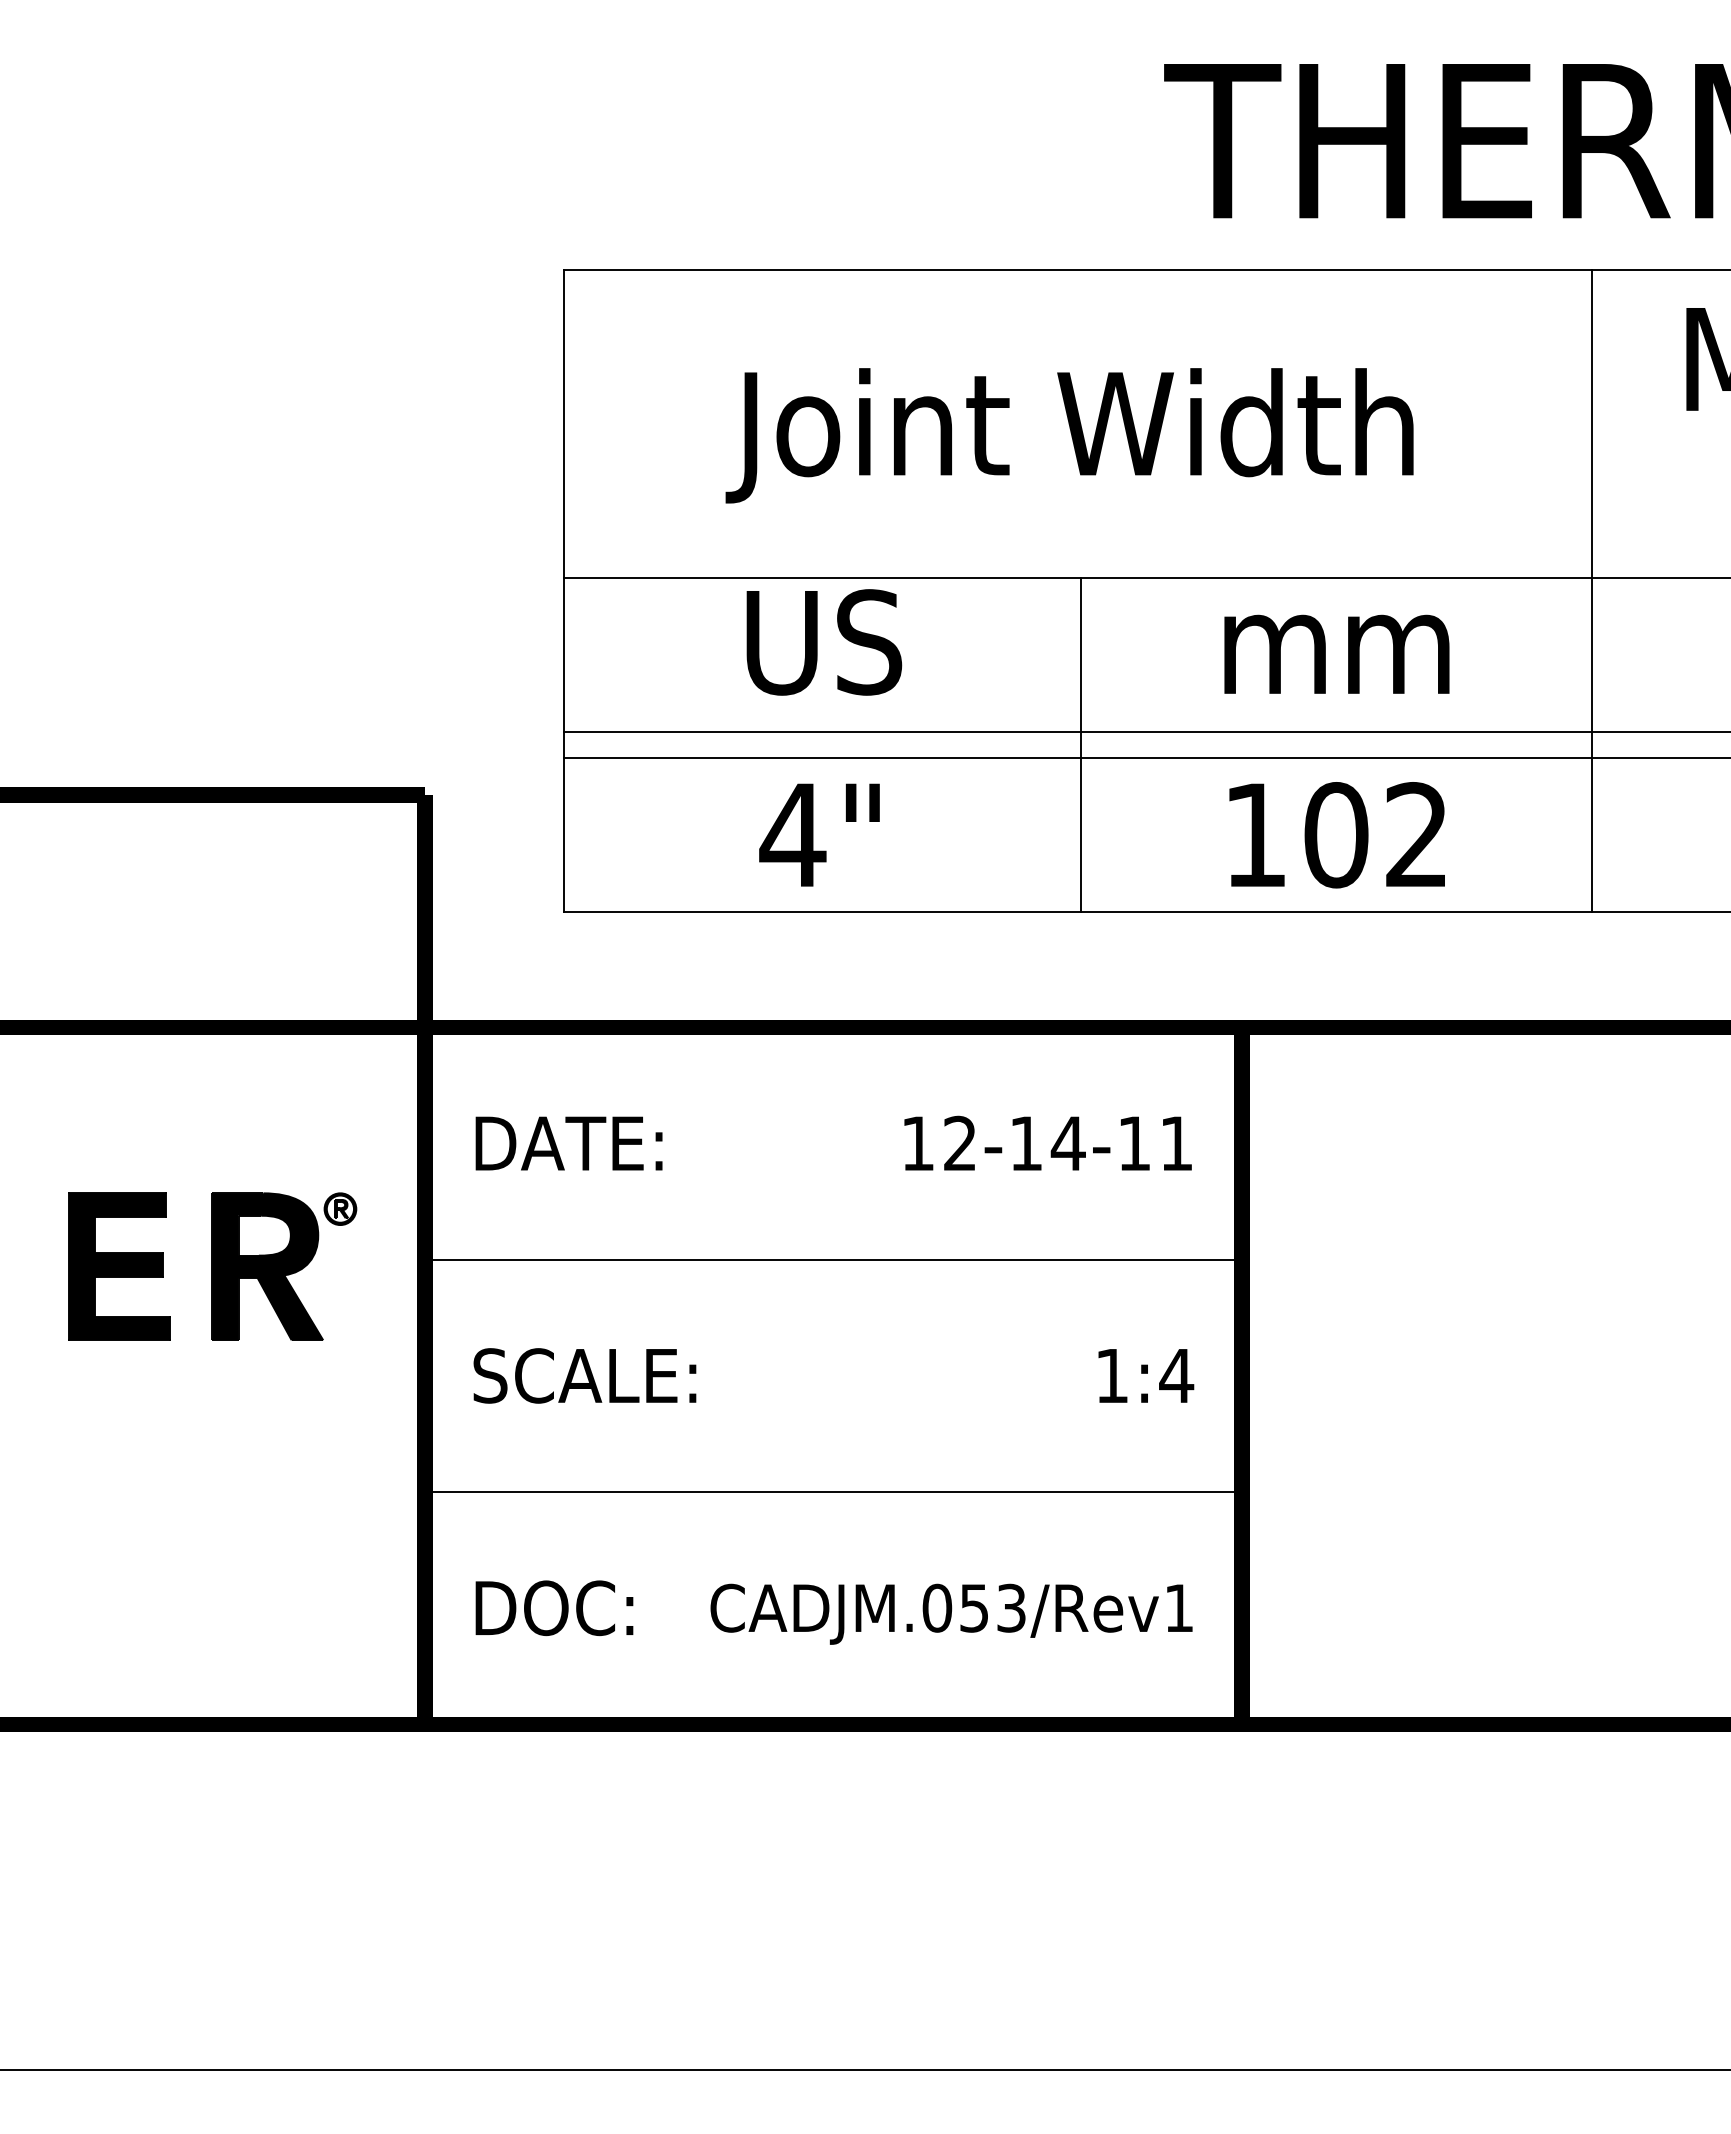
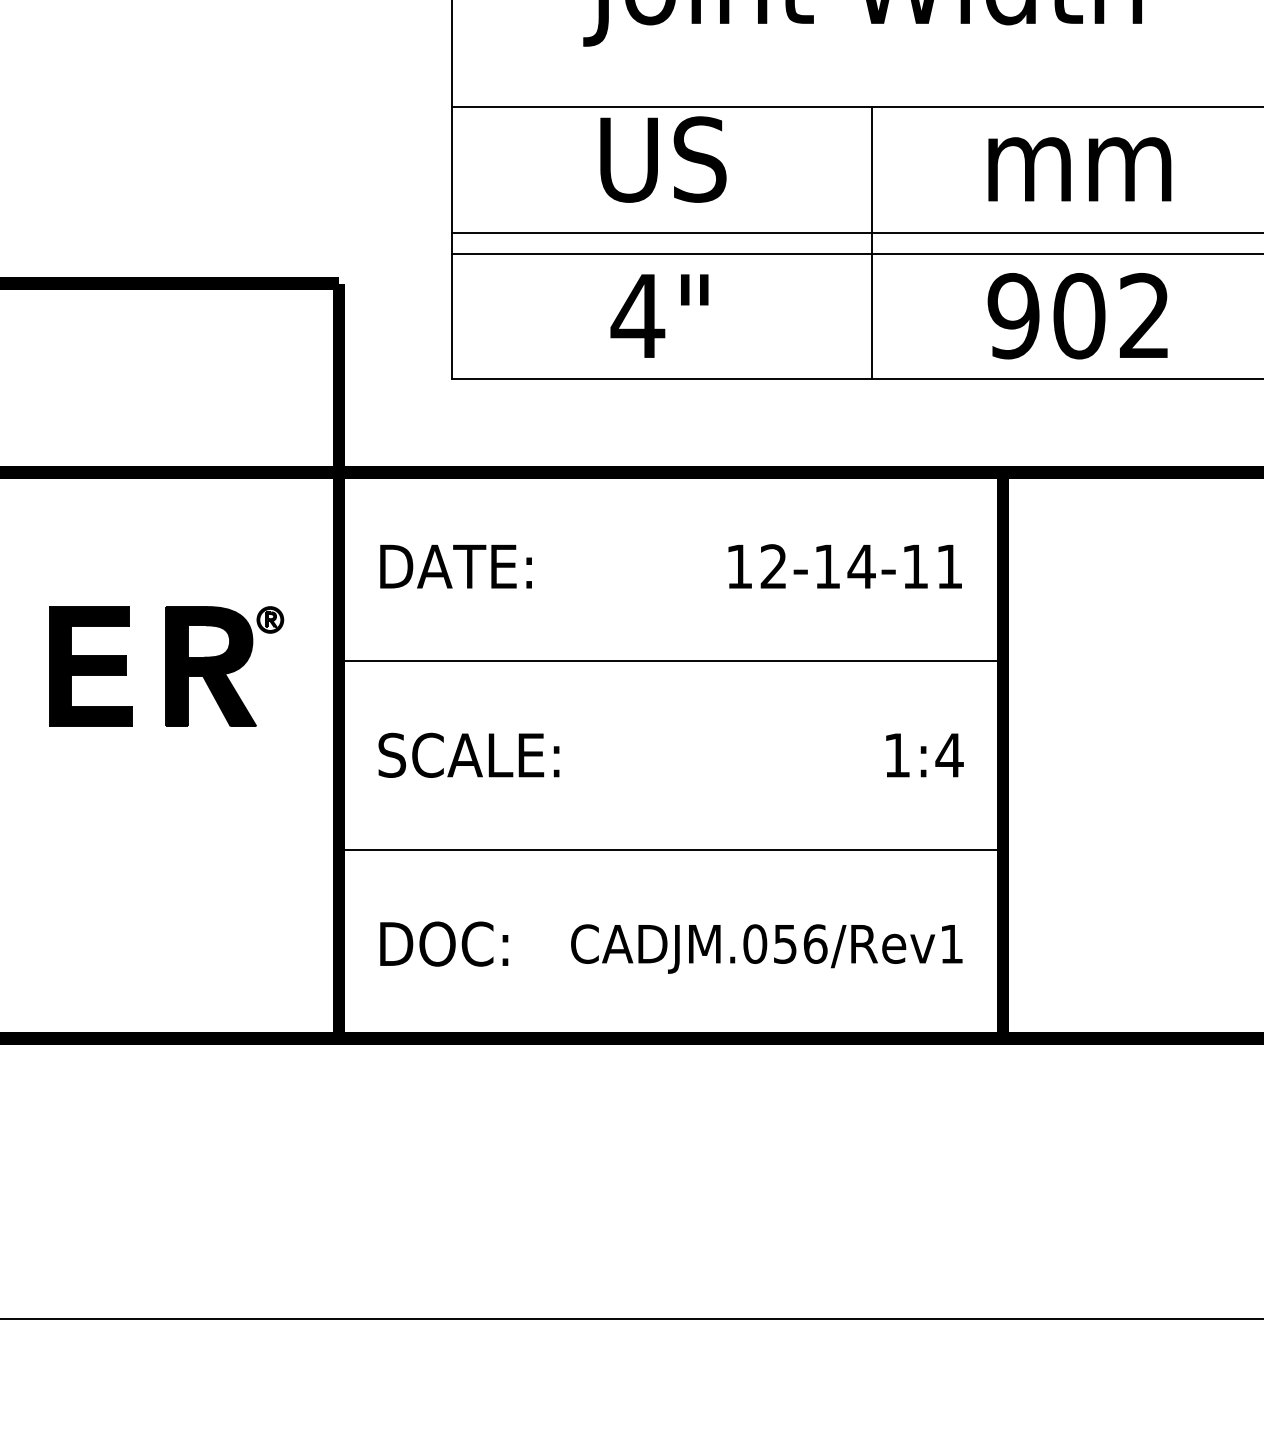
text: (1255, 835) -> (1013, 316), 102 -> 902
text: (1011, 1607) -> (815, 943), CADJM.053/Rev1 -> CADJM.056/Rev1

